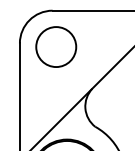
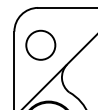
circle: (55, 45) -> (40, 44), moved

